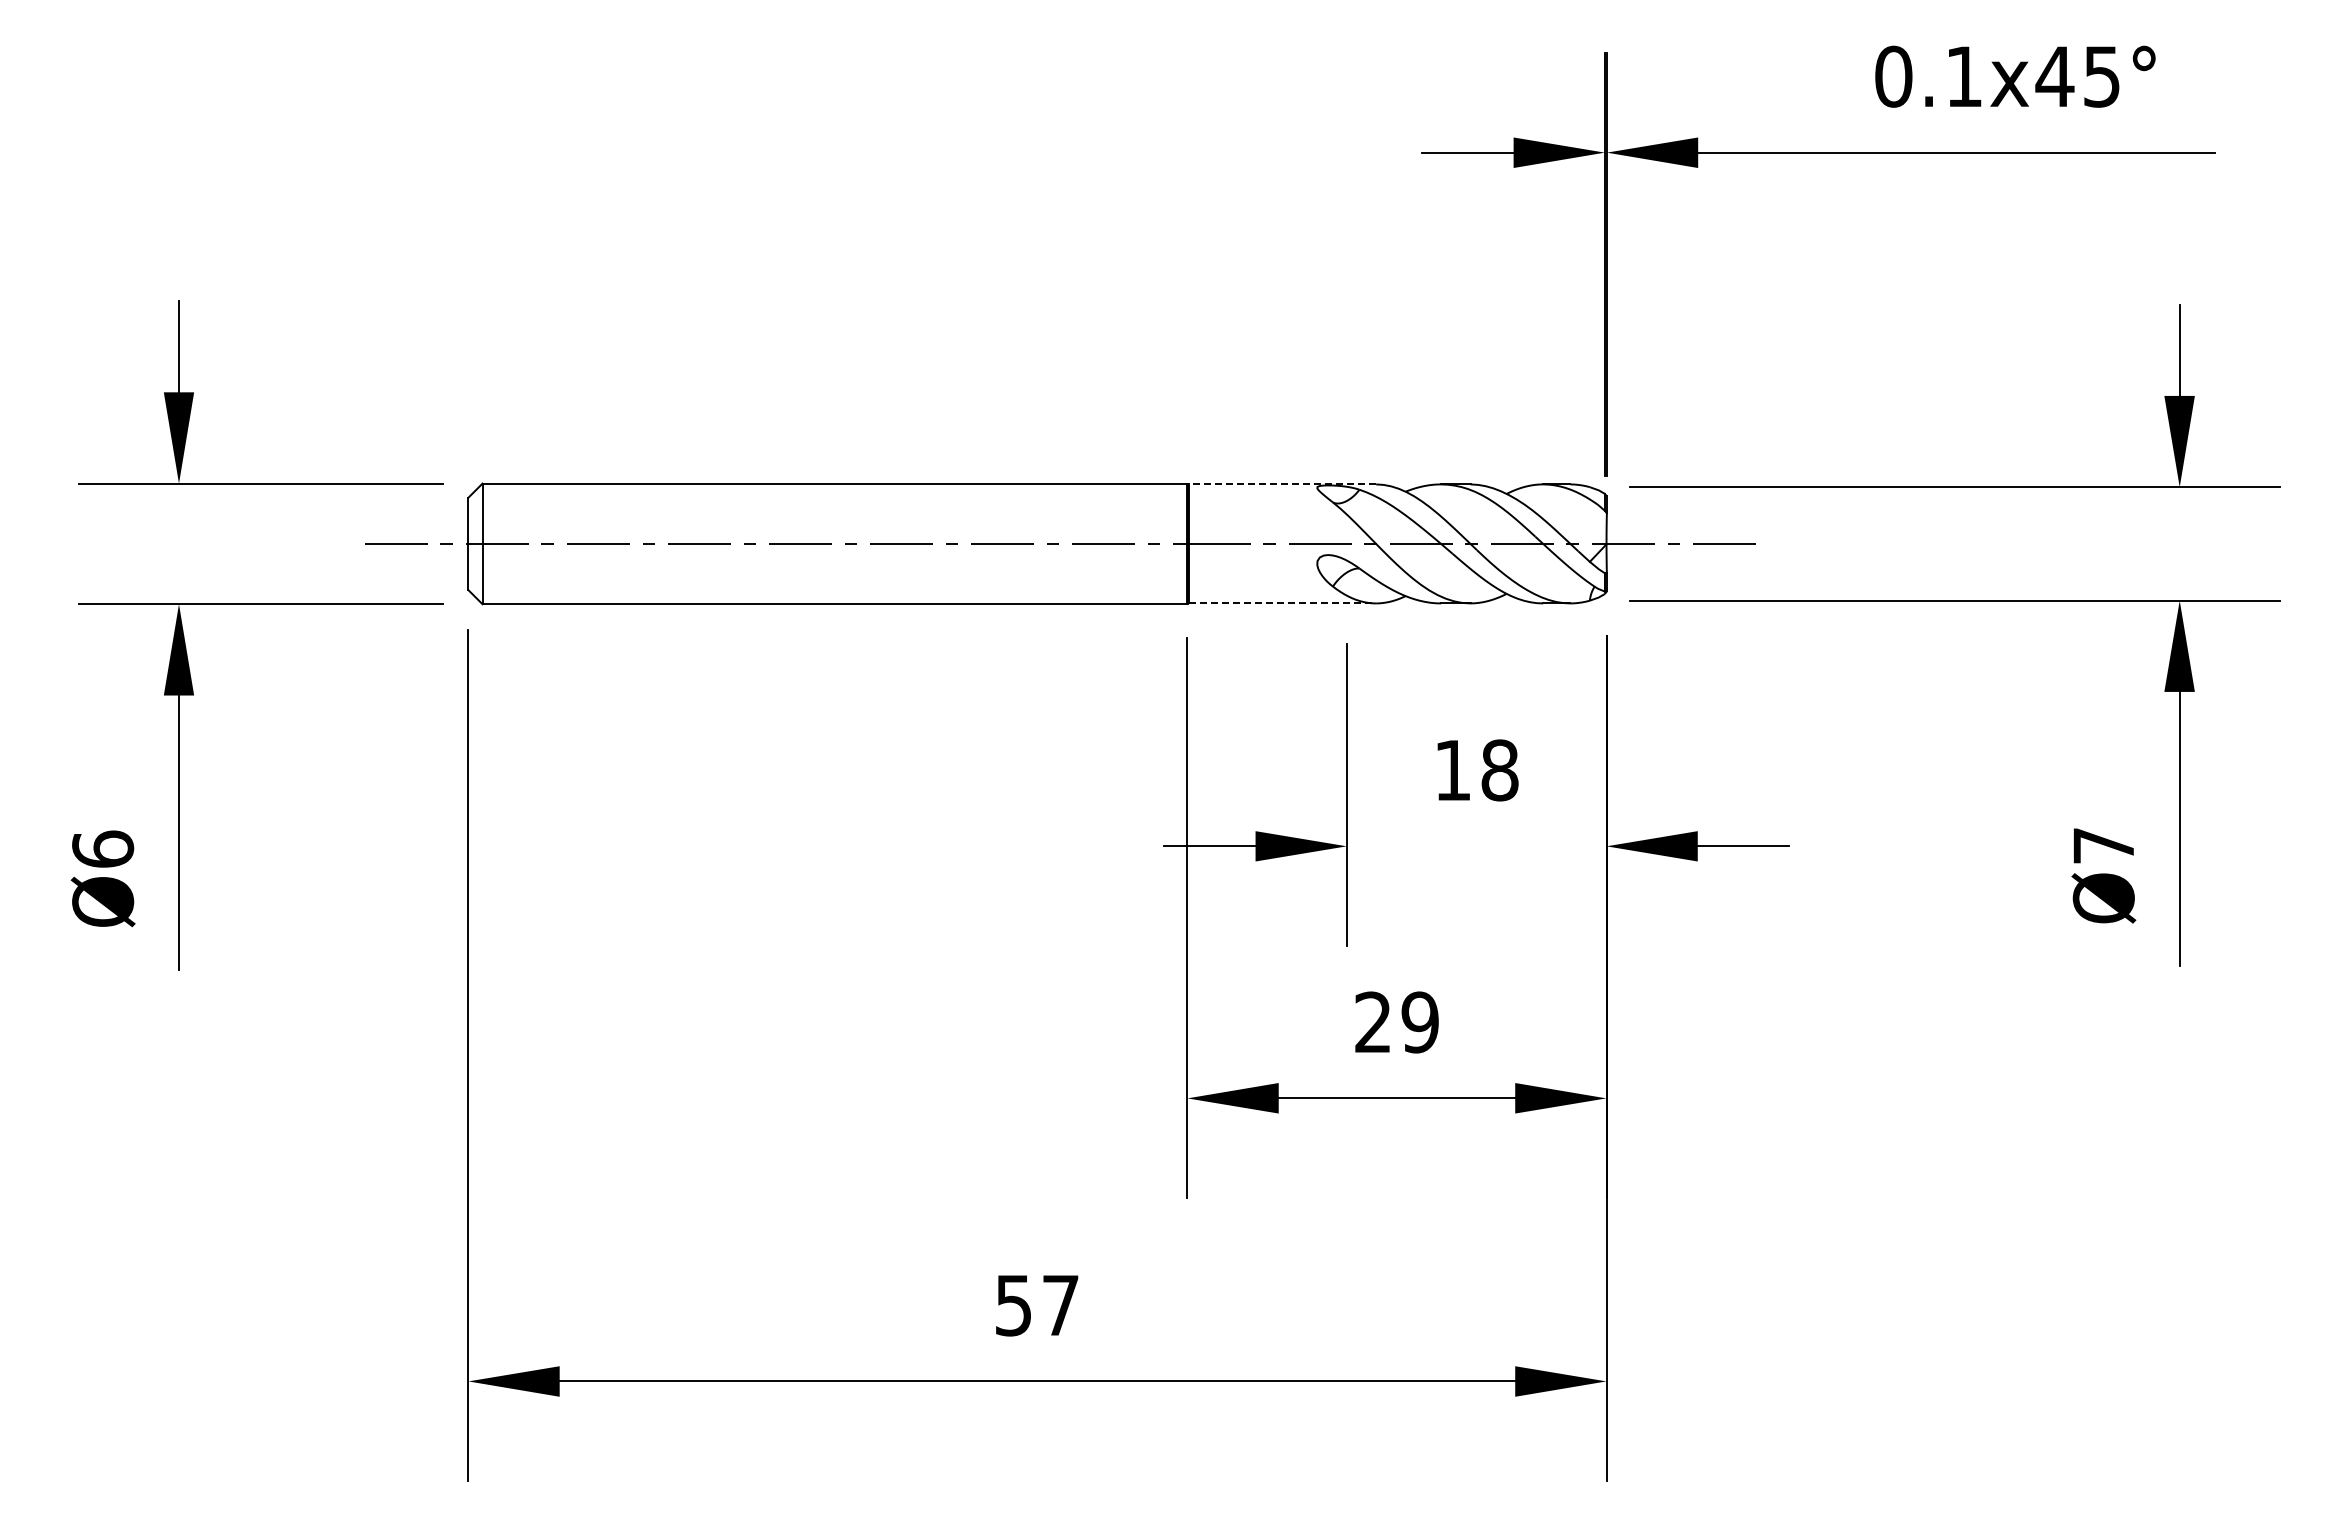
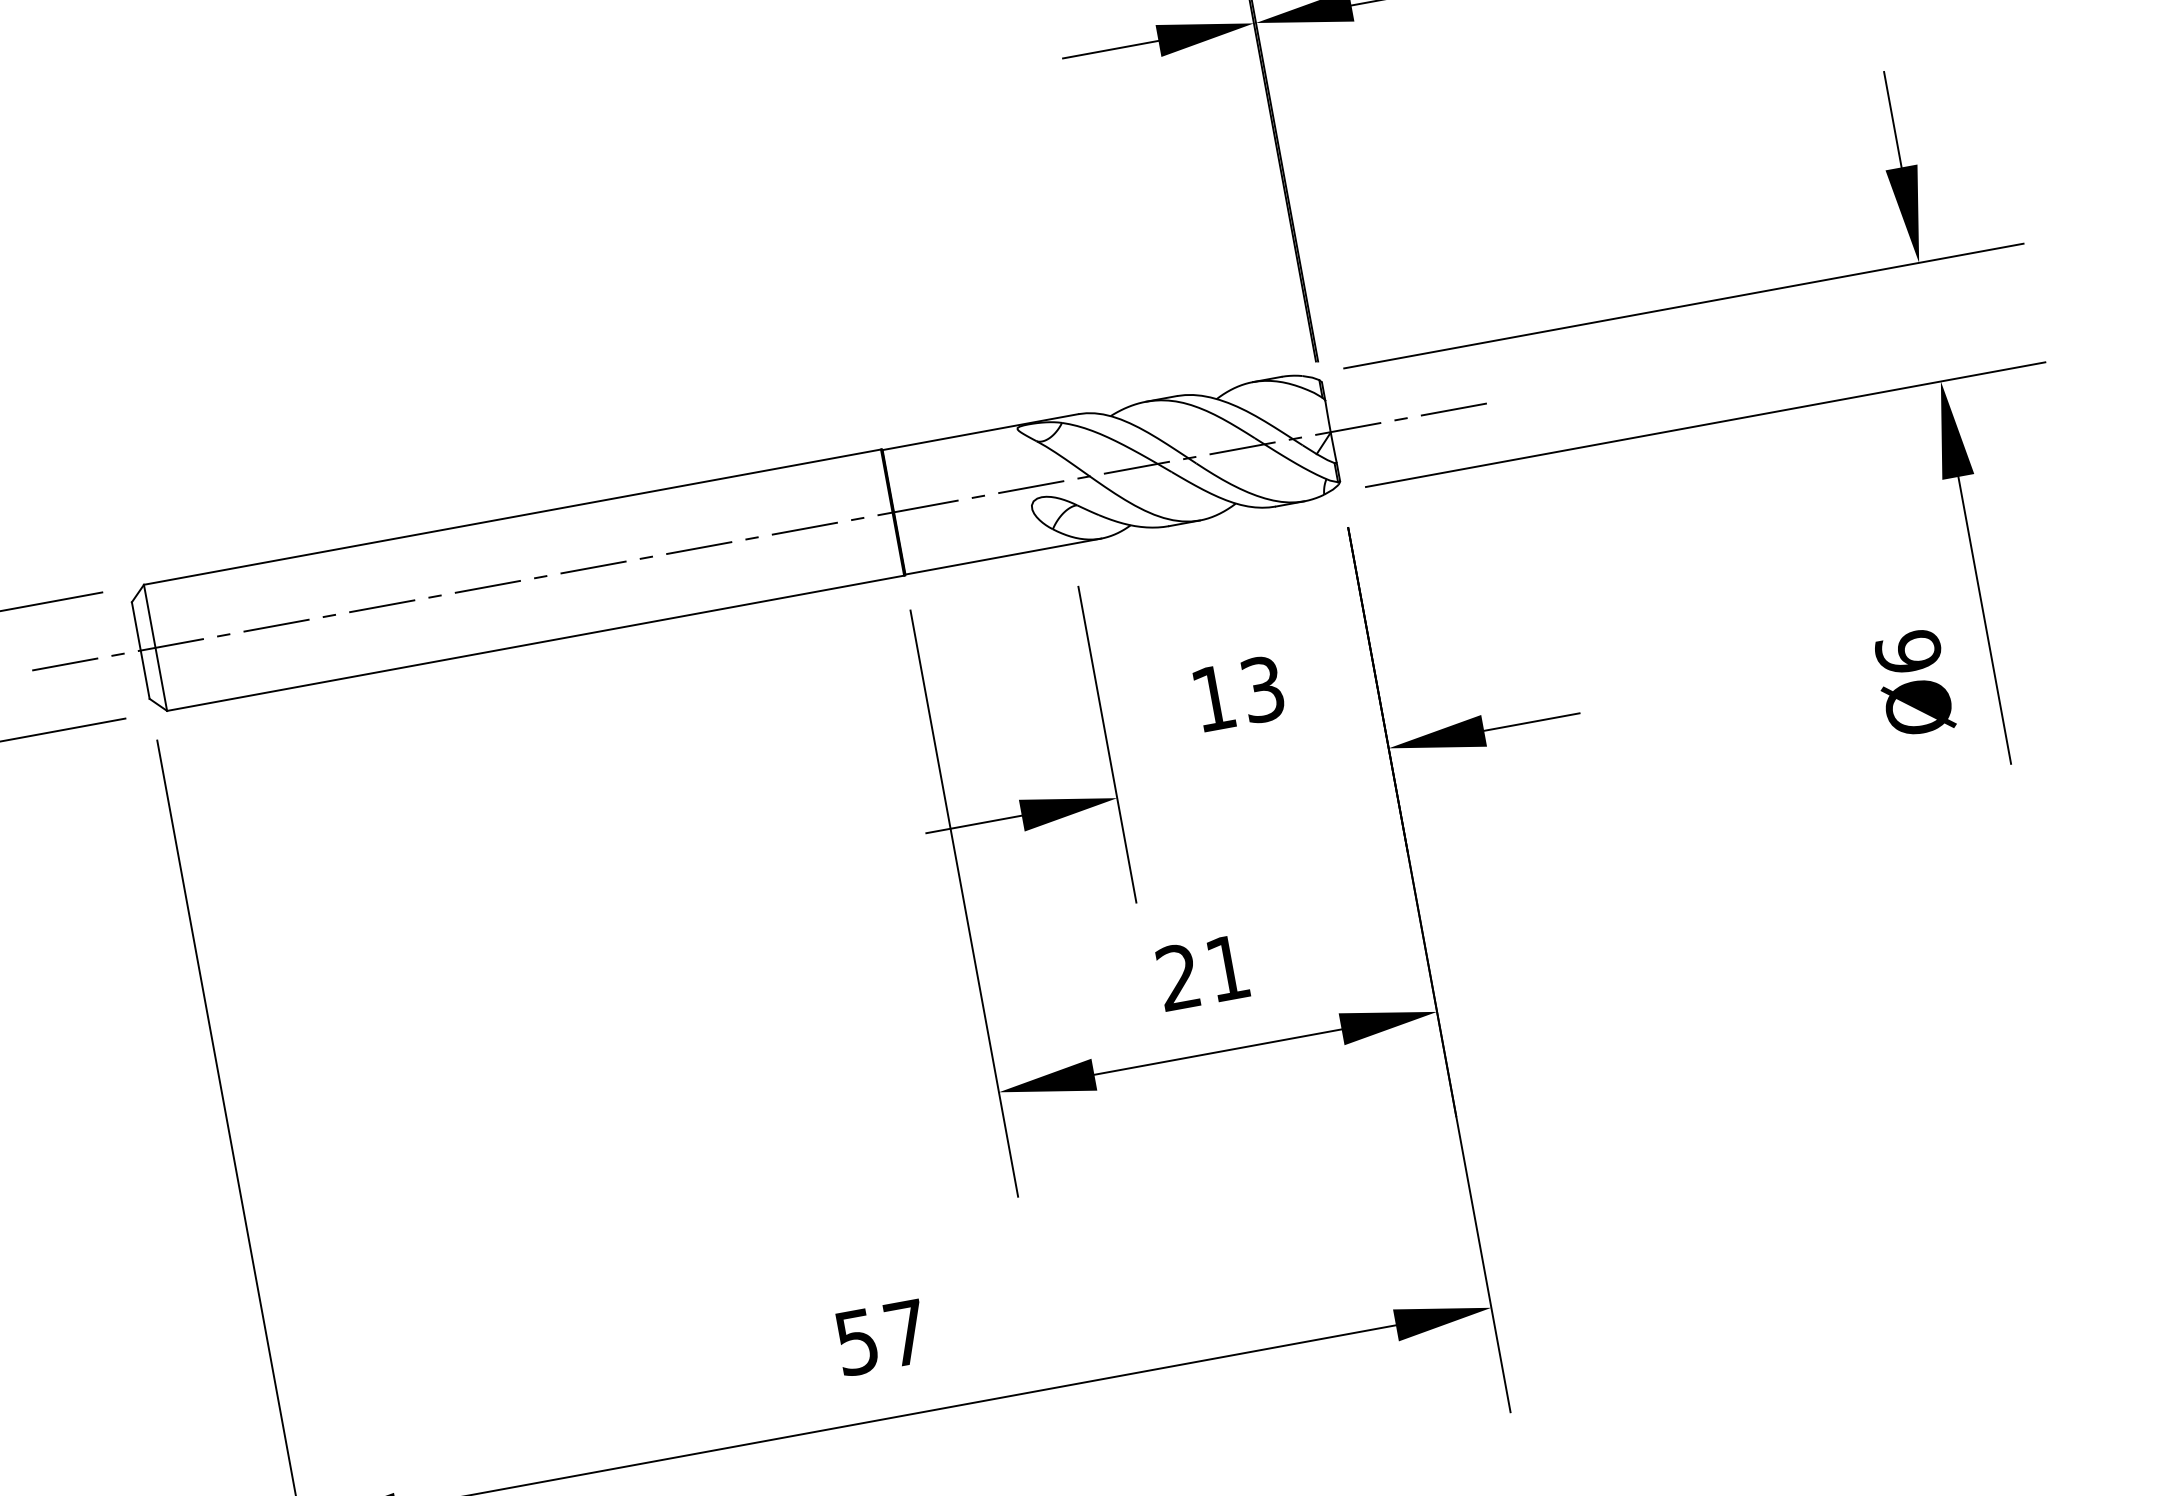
line: (1282, 484) -> (980, 432), dashed -> solid
line: (1282, 603) -> (1003, 556), dashed -> solid
text: (1499, 770) -> (1262, 689), 18 -> 13
text: (2103, 845) -> (1908, 652), Ø7 -> Ø6
text: (1419, 1022) -> (1227, 968), 29 -> 21

